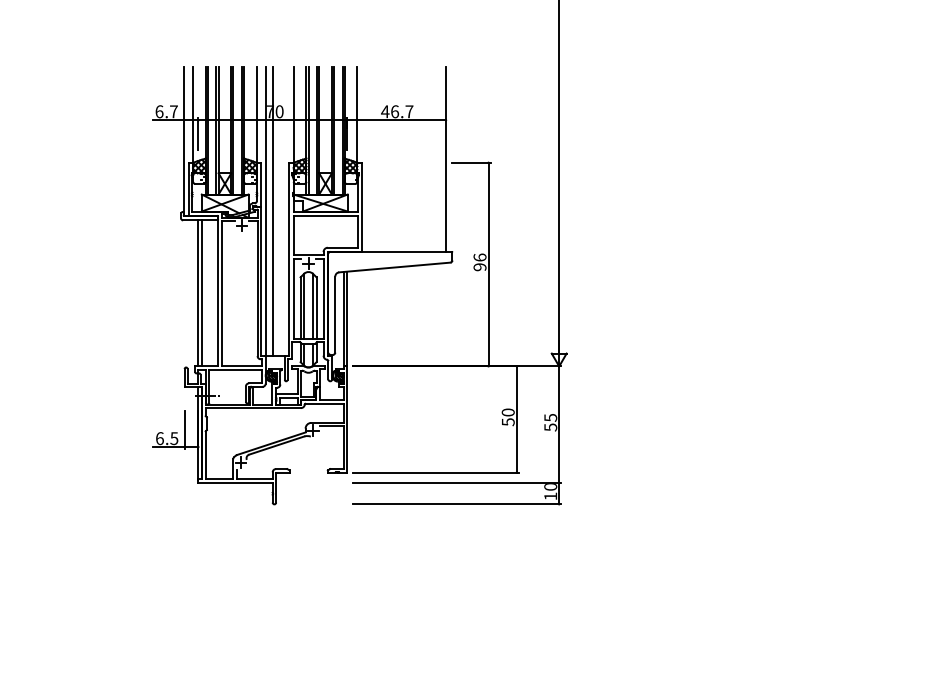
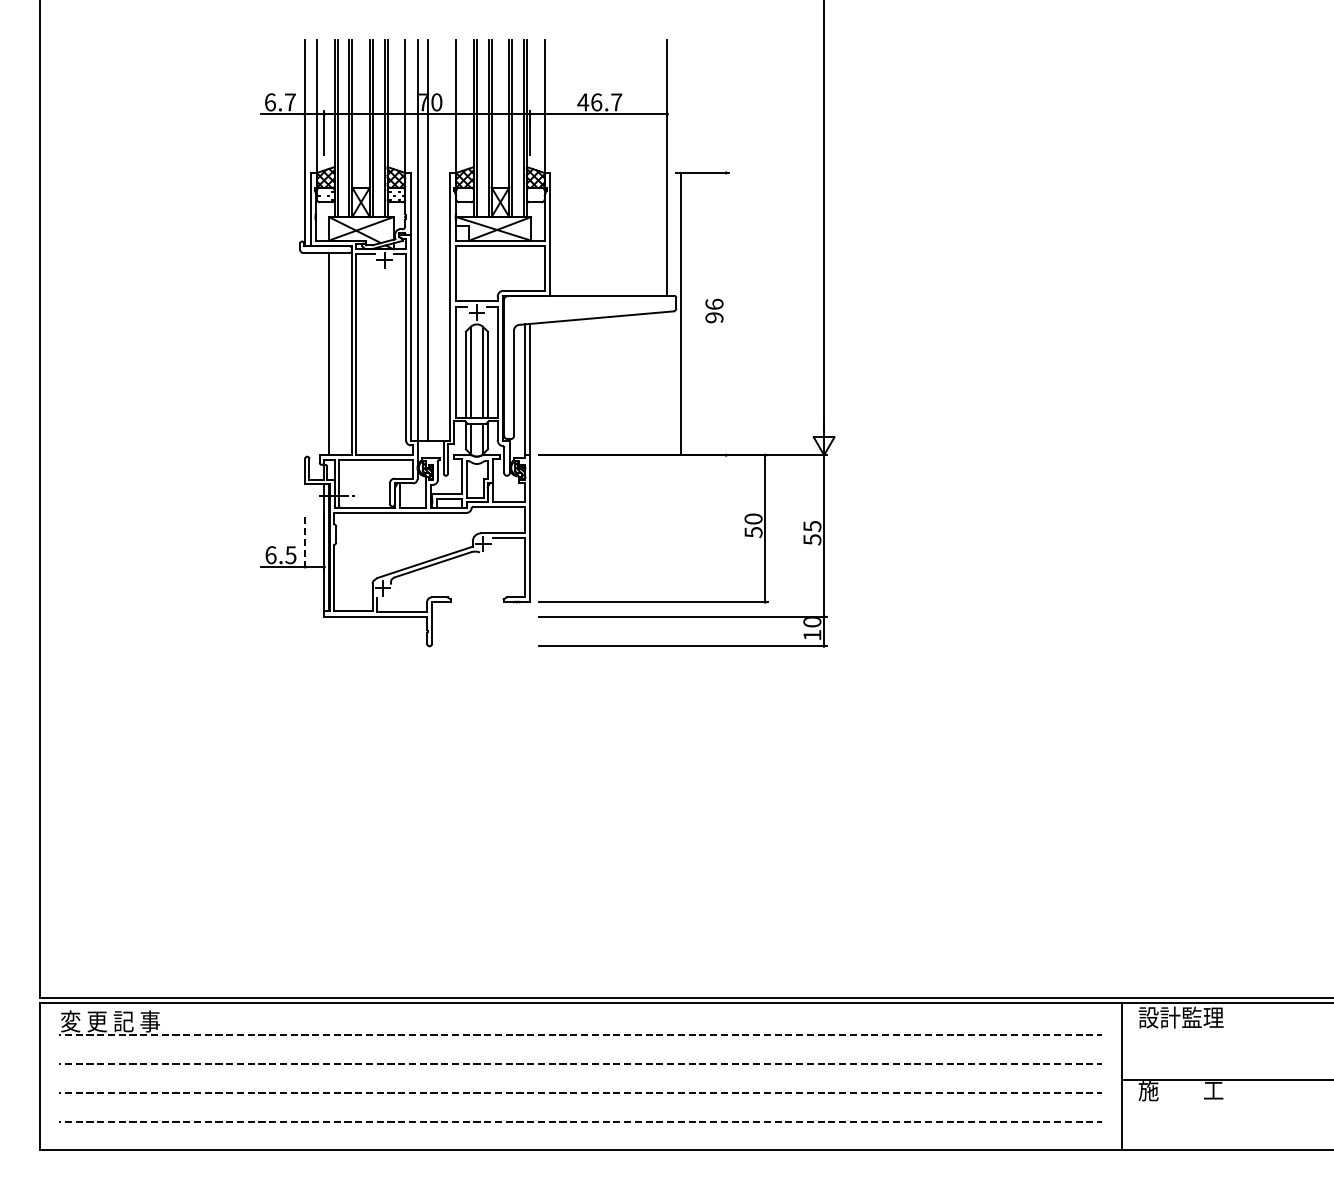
line: (488, 264) -> (681, 313), moved
line: (198, 293) -> (324, 353), removed
line: (184, 430) -> (305, 543), solid -> dashed

